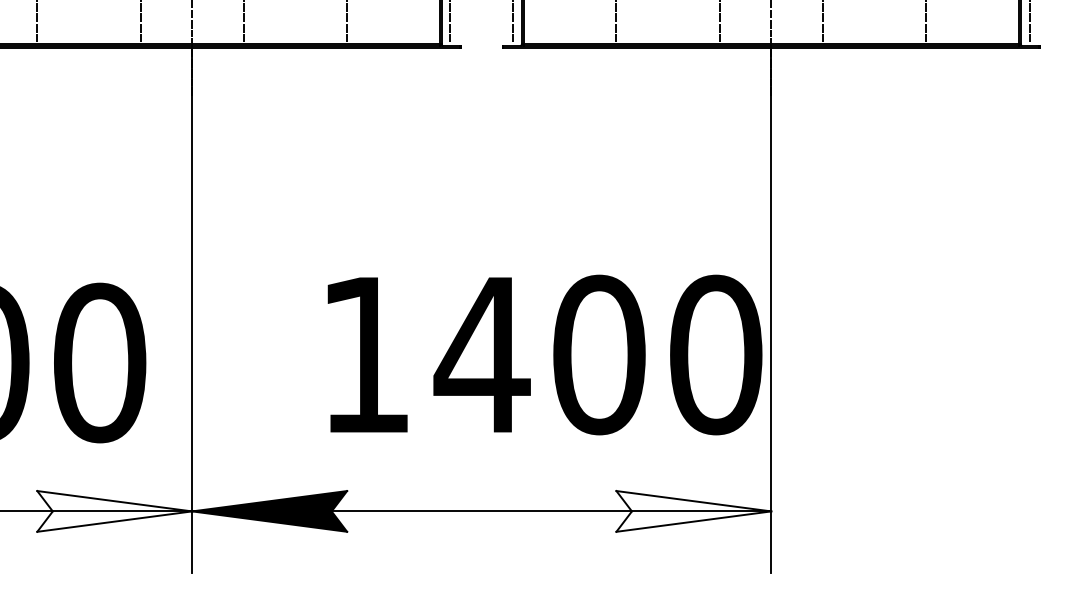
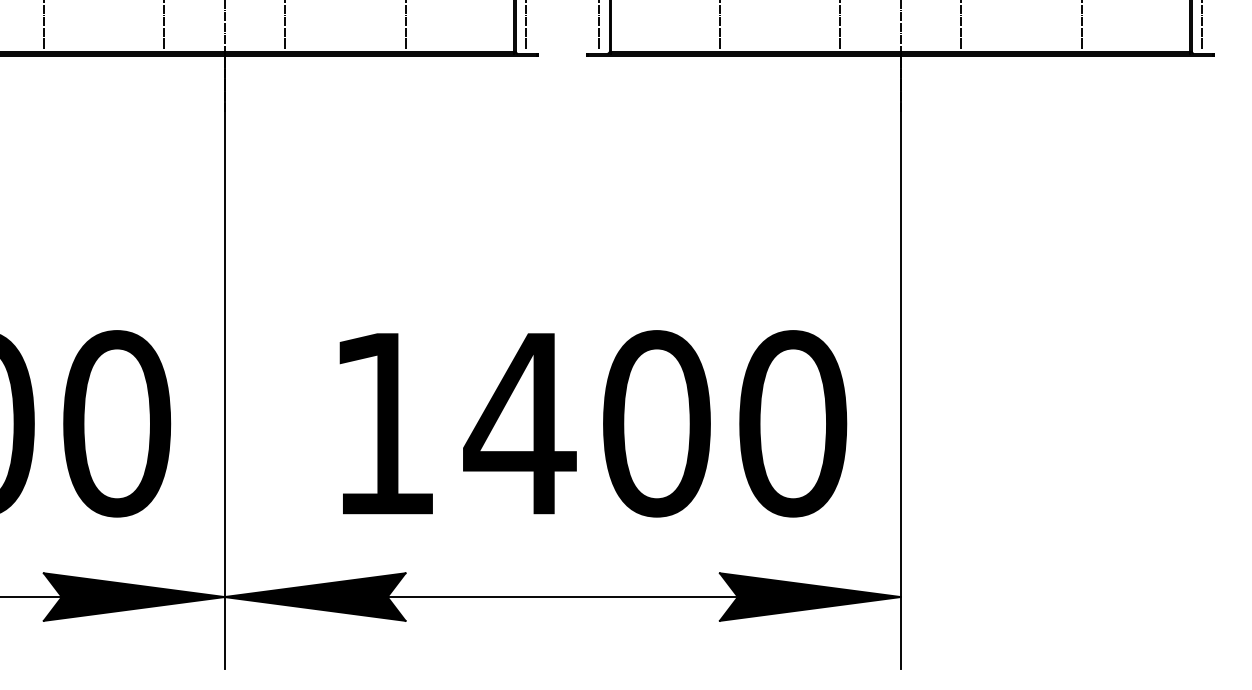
text: (544, 354) -> (592, 423), moved
fill: (114, 511) -> (133, 597), added
fill: (693, 511) -> (809, 597), added

